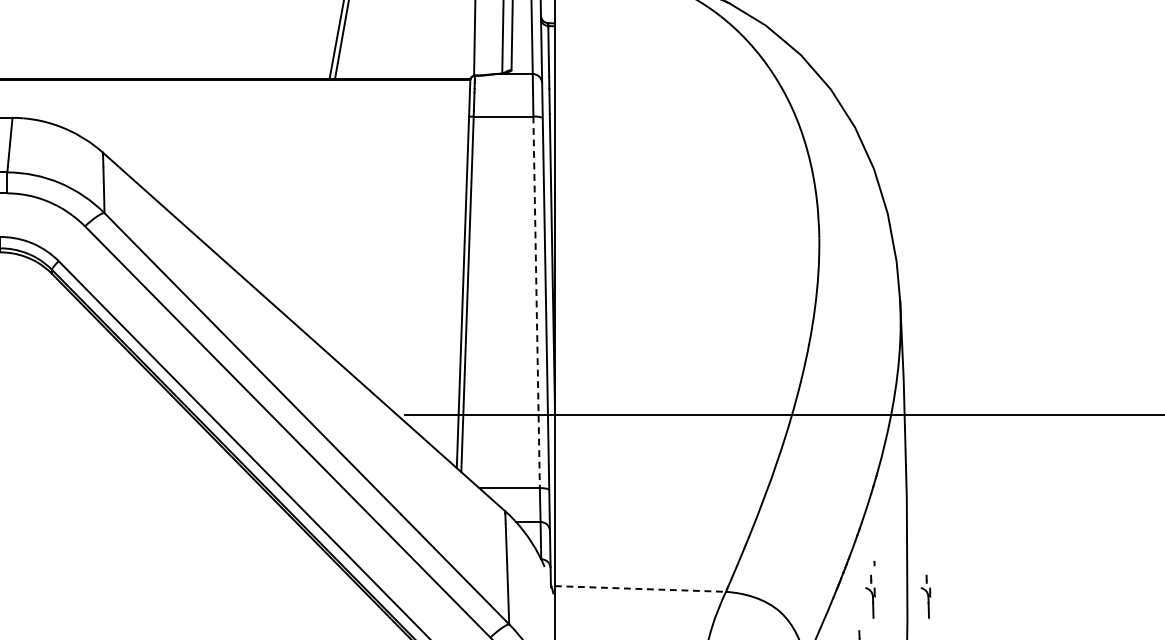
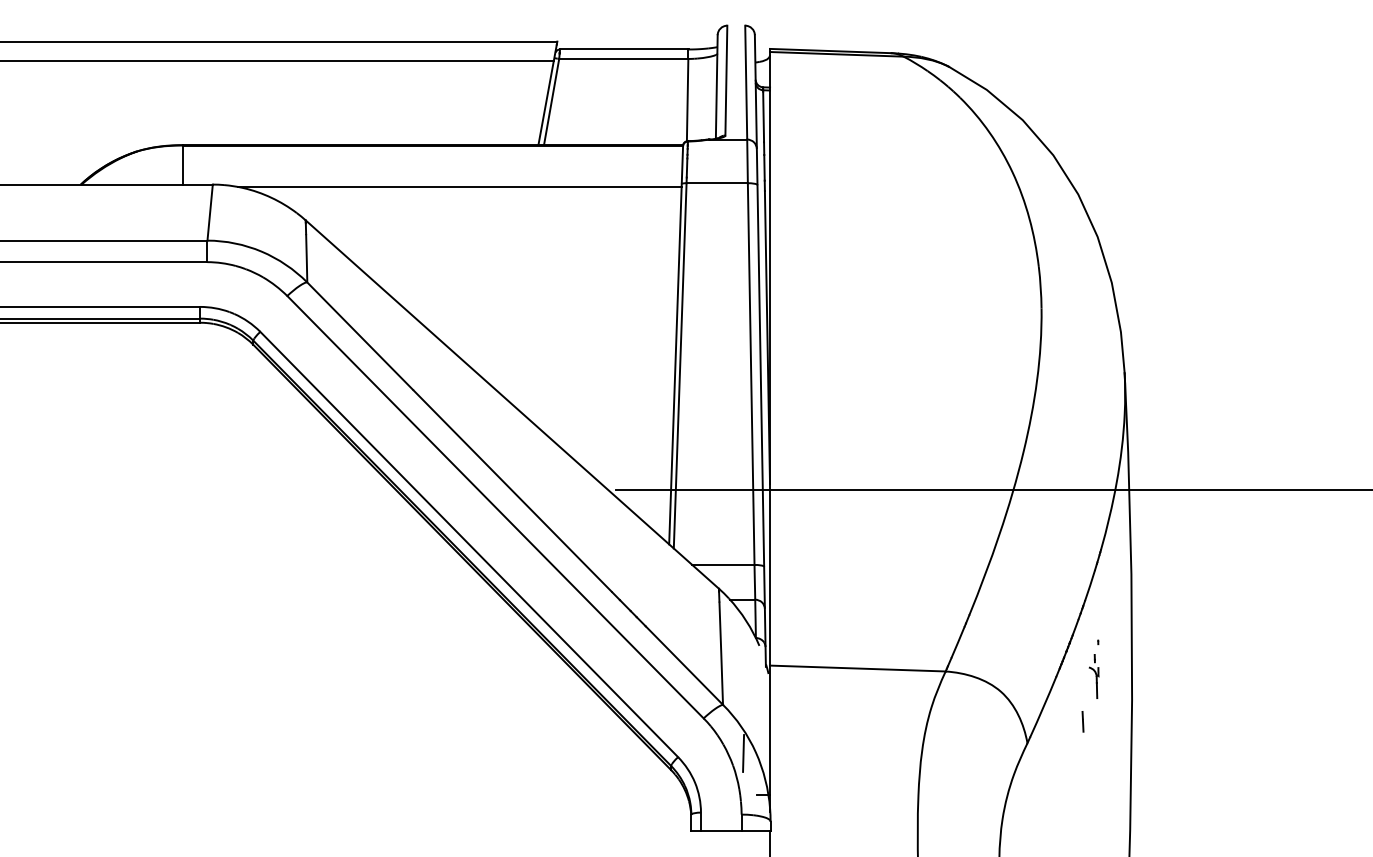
line: (252, 120) -> (459, 187), added
line: (536, 302) -> (751, 374), dashed -> solid
line: (640, 588) -> (857, 668), dashed -> solid
part: (925, 596) -> (1150, 676), removed

